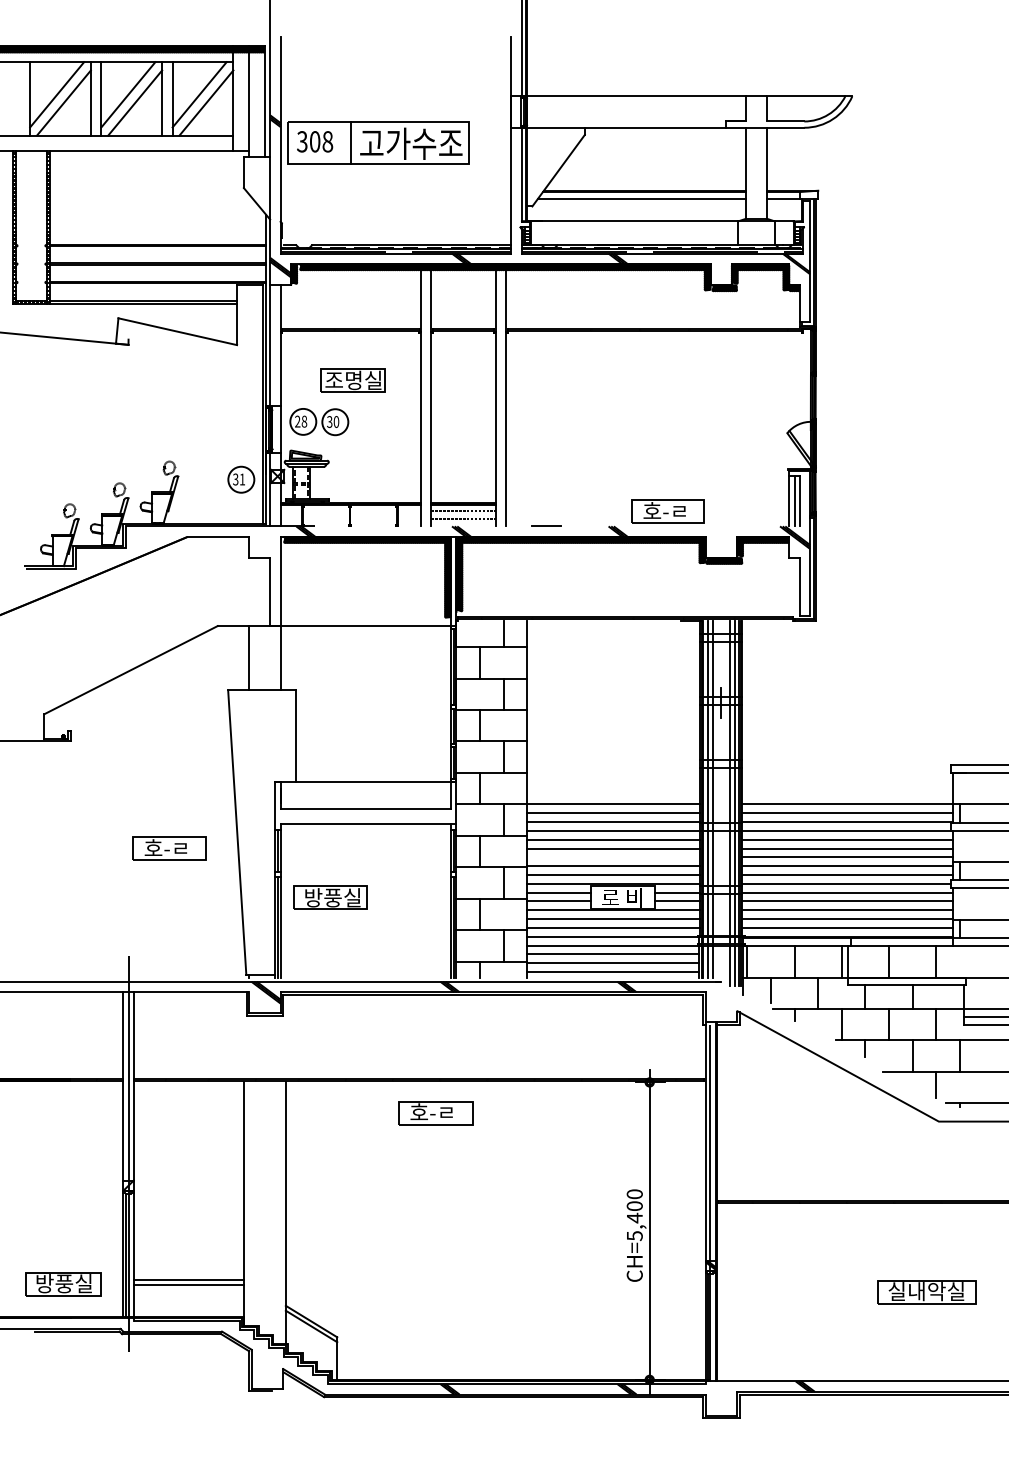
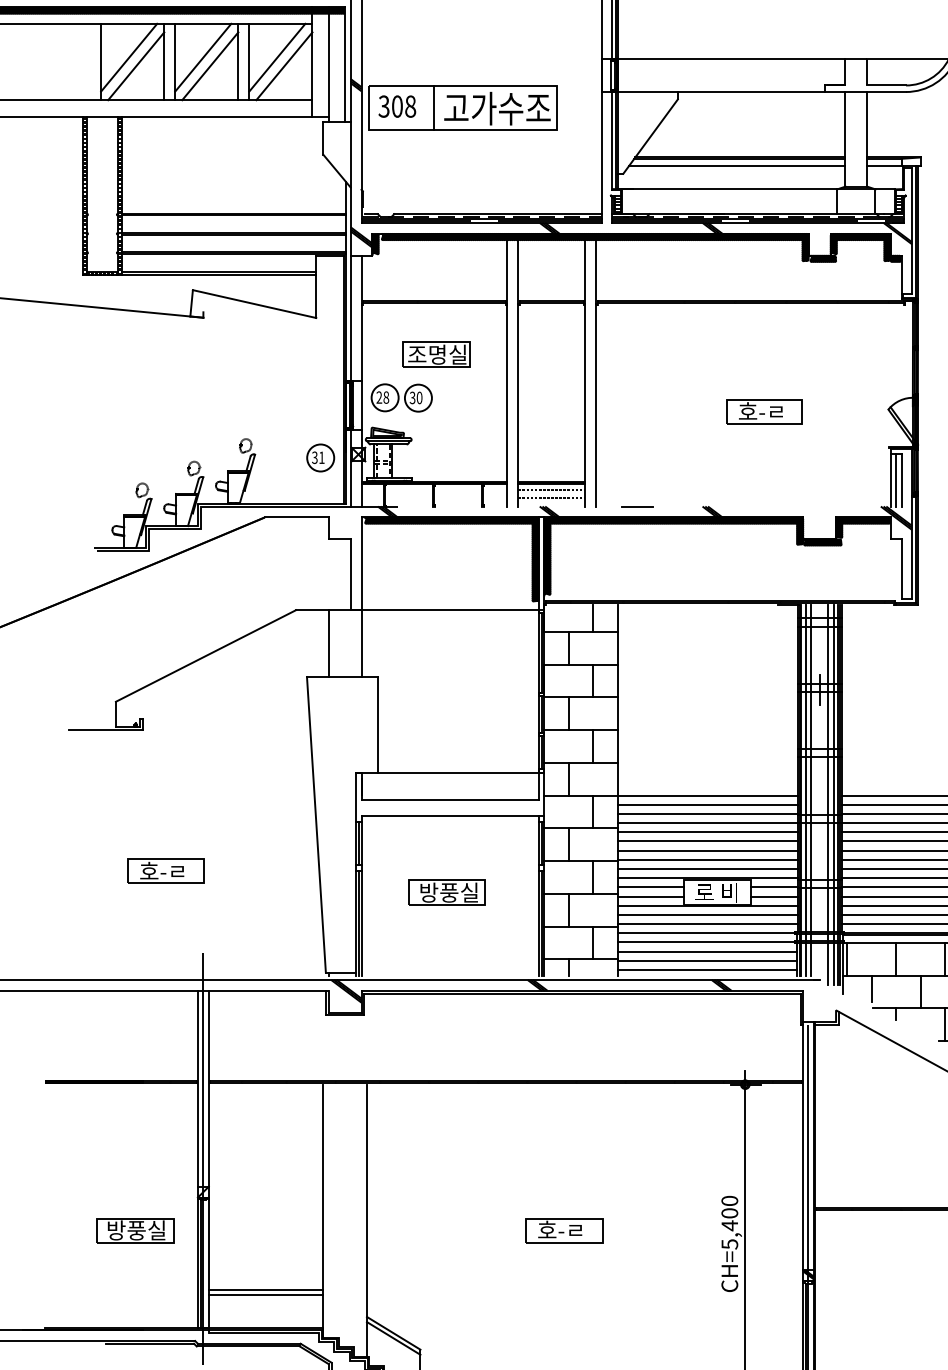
part: (667, 511) -> (763, 411), moved
part: (169, 848) -> (165, 871), moved
line: (613, 857) -> (707, 850), added
part: (330, 897) -> (446, 892), moved
part: (435, 1113) -> (564, 1231), moved
part: (63, 1284) -> (135, 1231), moved

